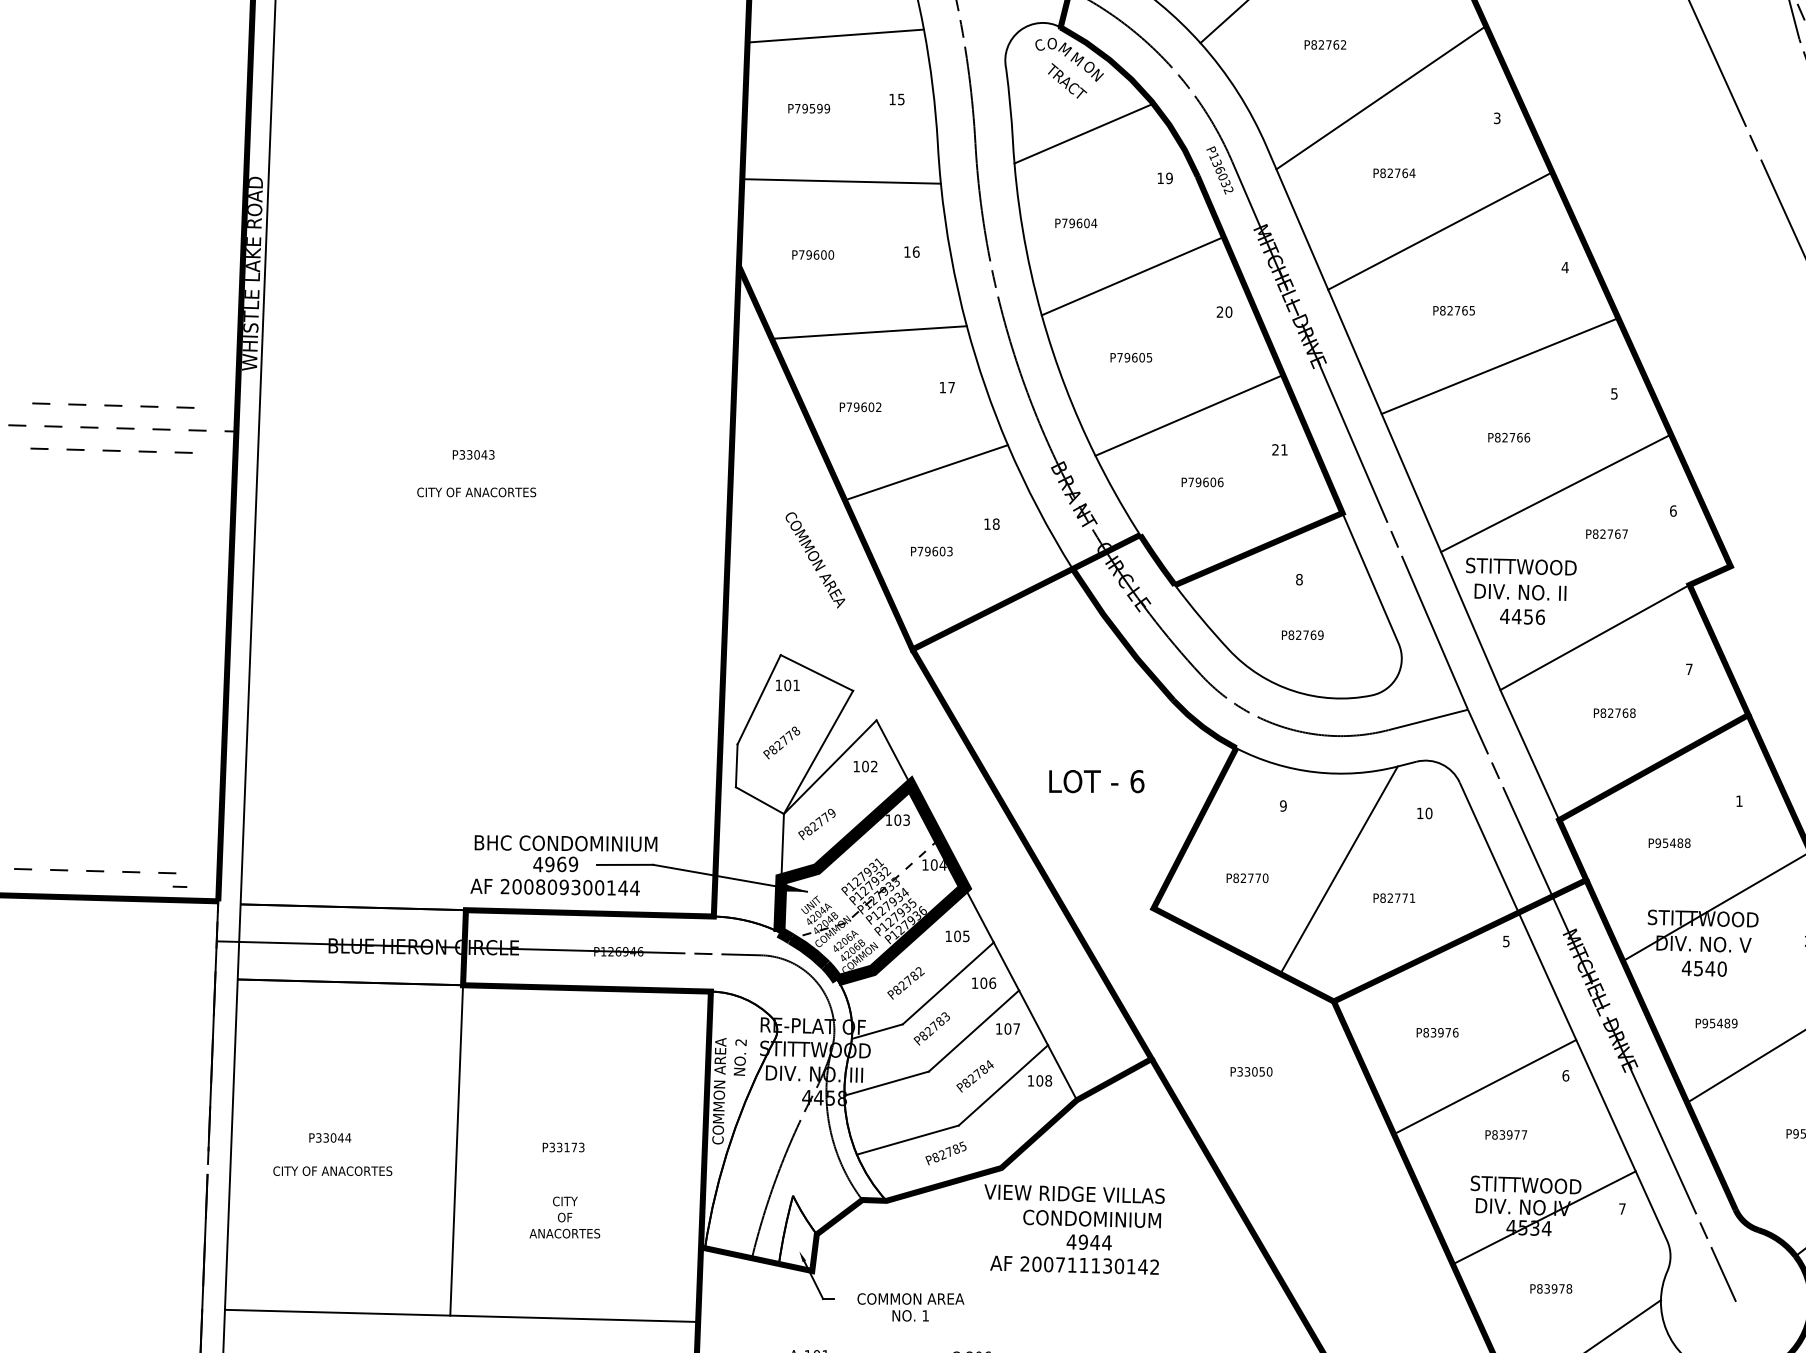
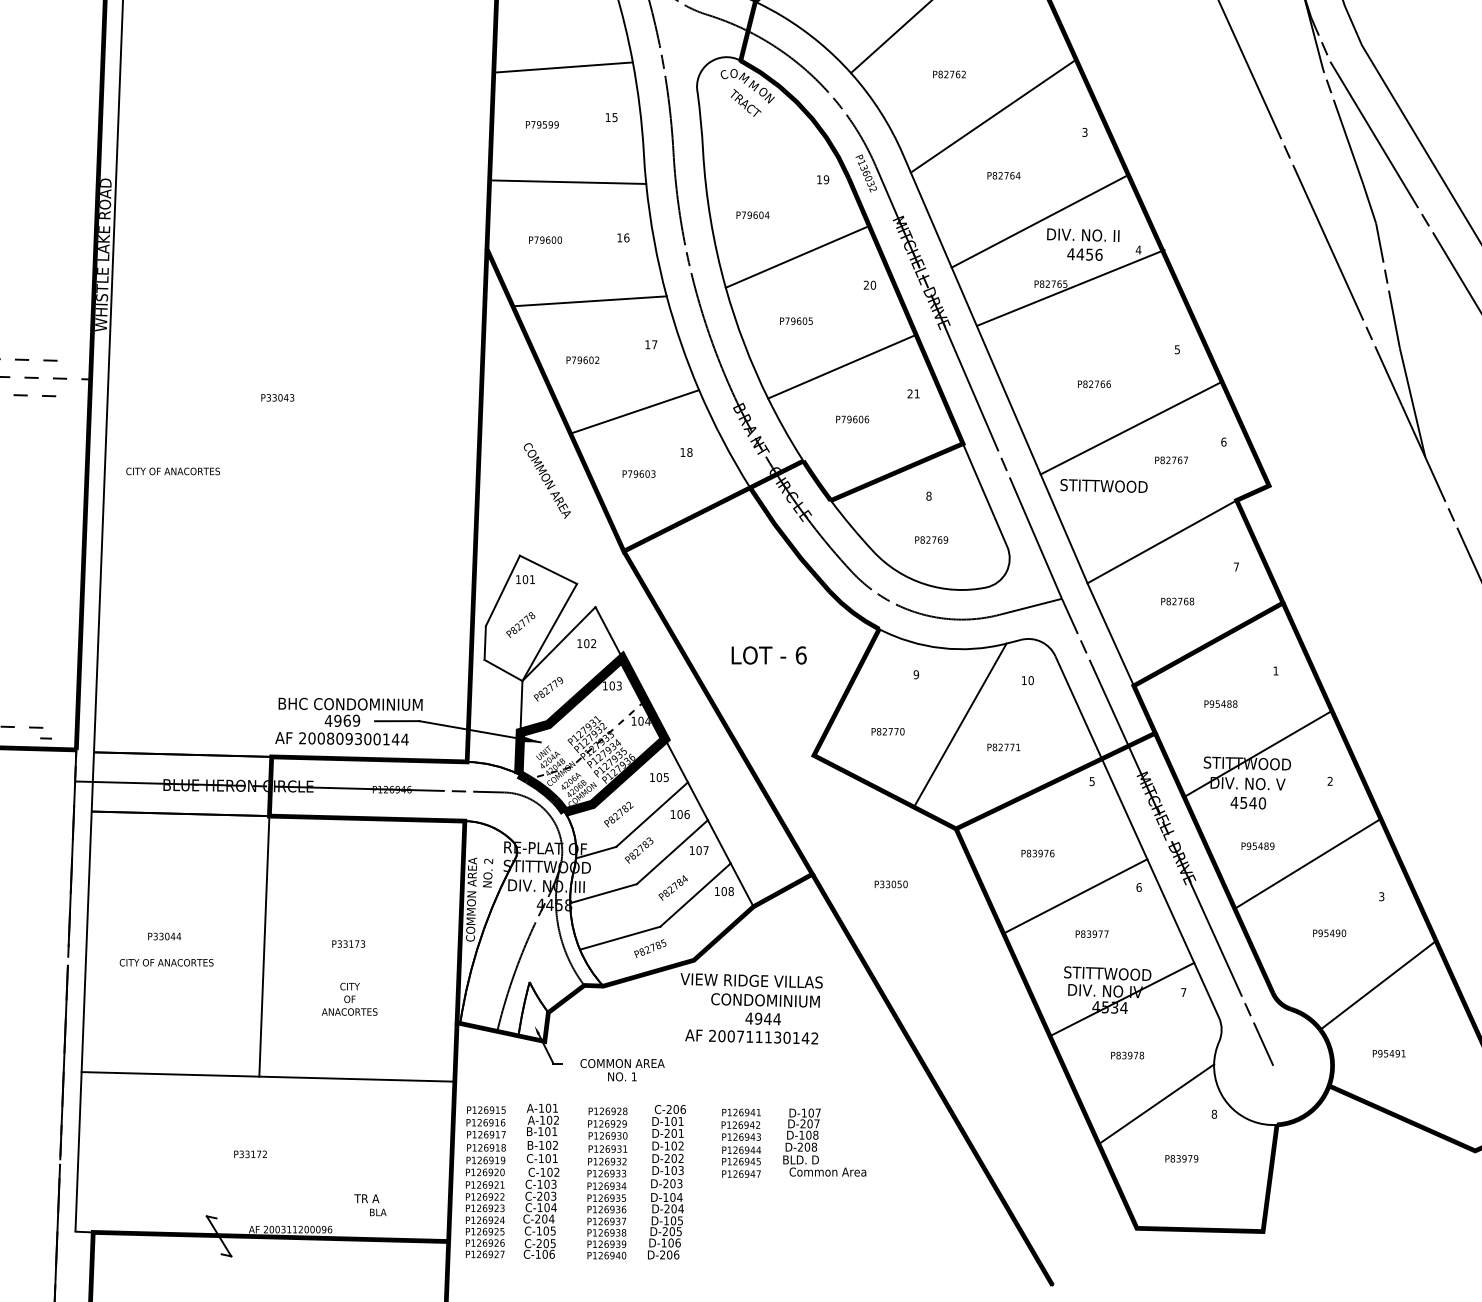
line: (1083, 133) -> (758, 144), removed
line: (1499, 365) -> (1070, 287), moved
text: (475, 492) -> (172, 471), moved
text: (1520, 604) -> (1083, 244), moved

